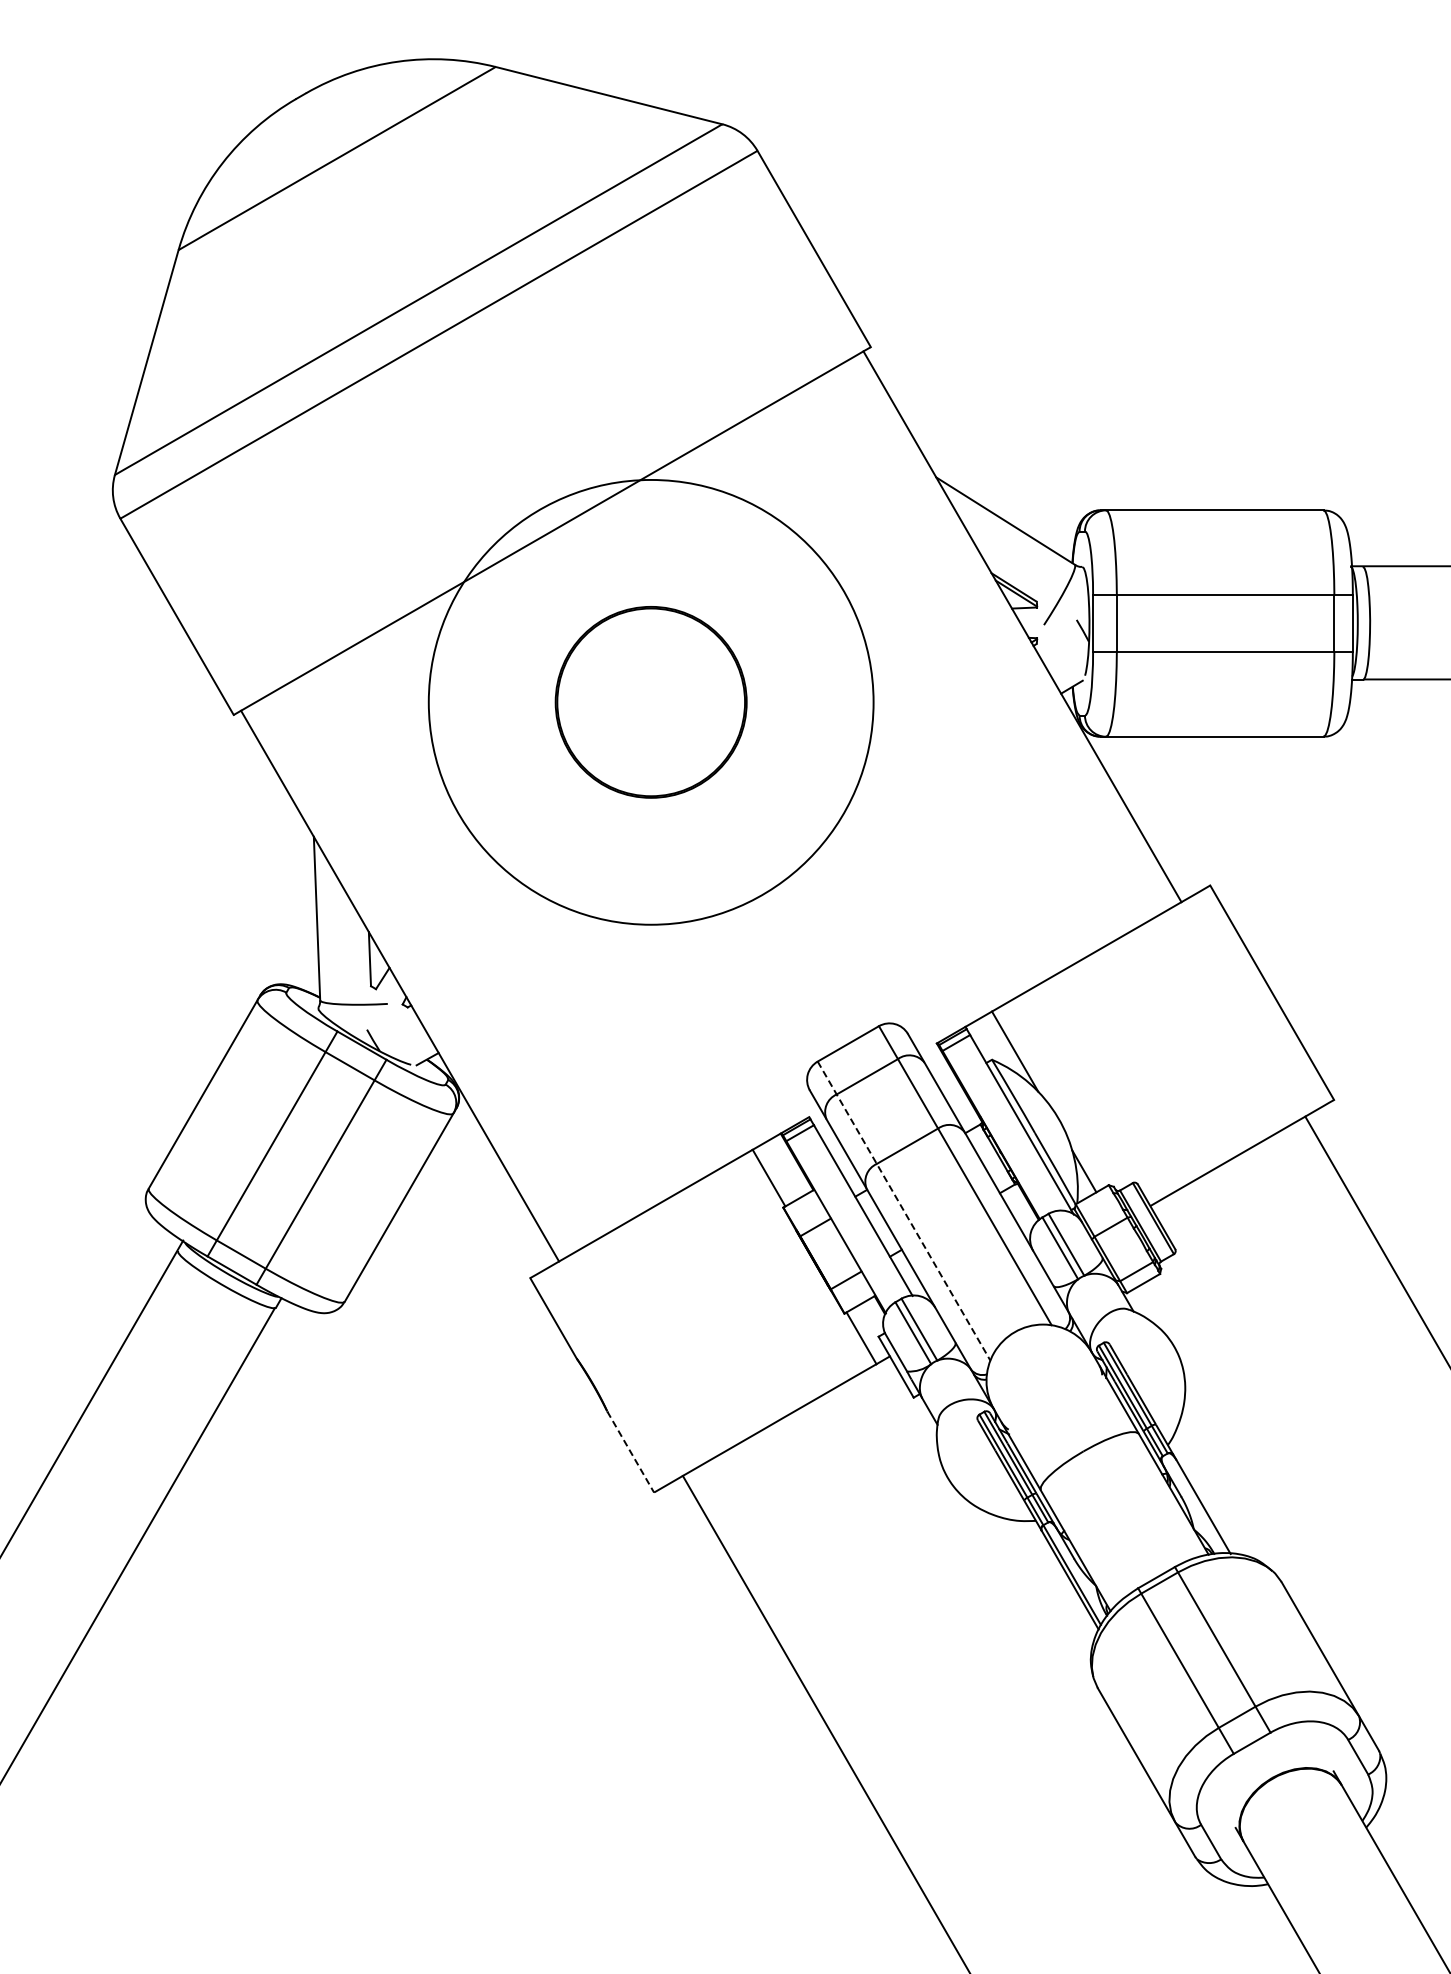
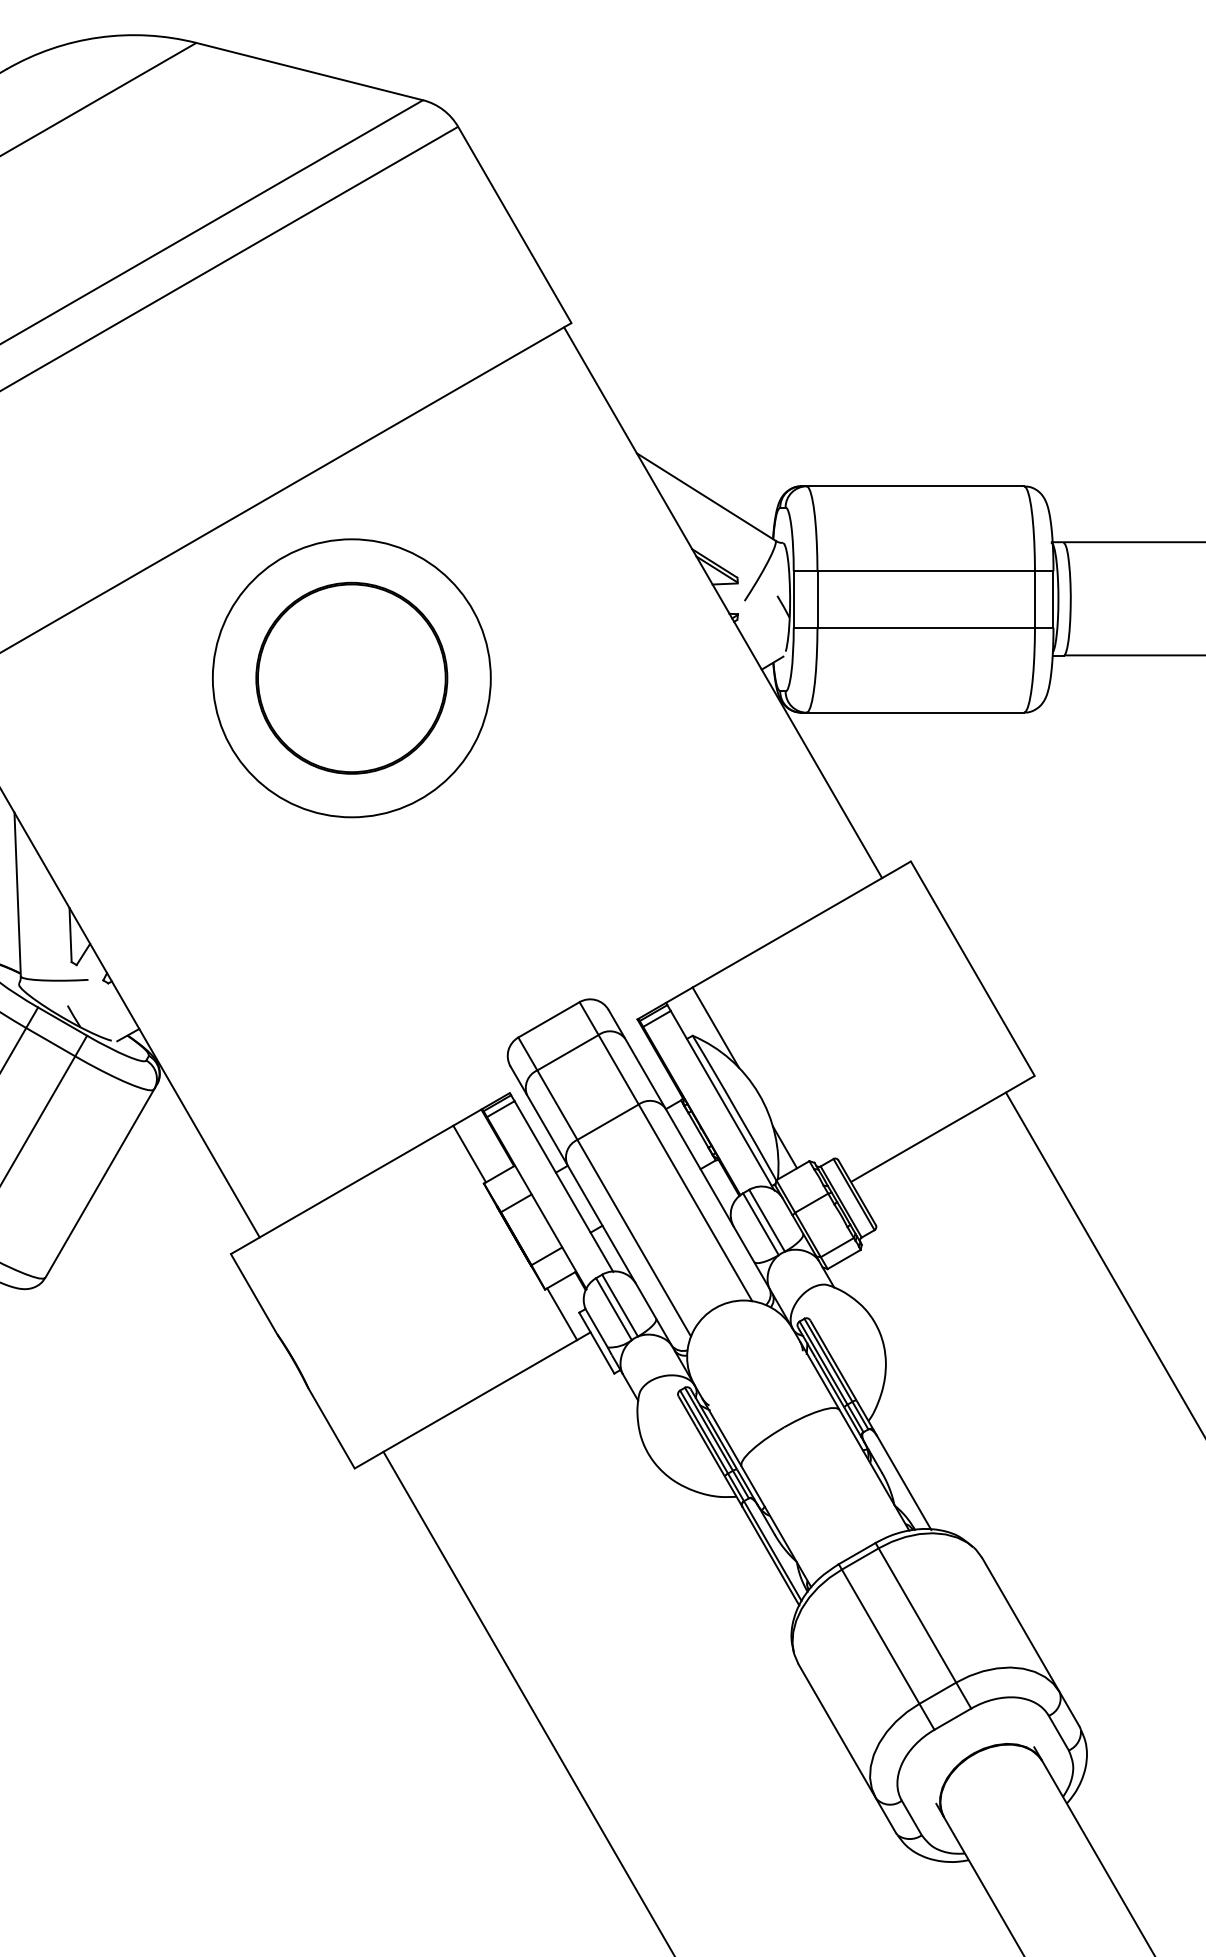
circle: (651, 702) -> (352, 678), size x0.62
line: (904, 1211) -> (605, 1187), dashed -> solid
line: (630, 1452) -> (331, 1428), dashed -> solid

